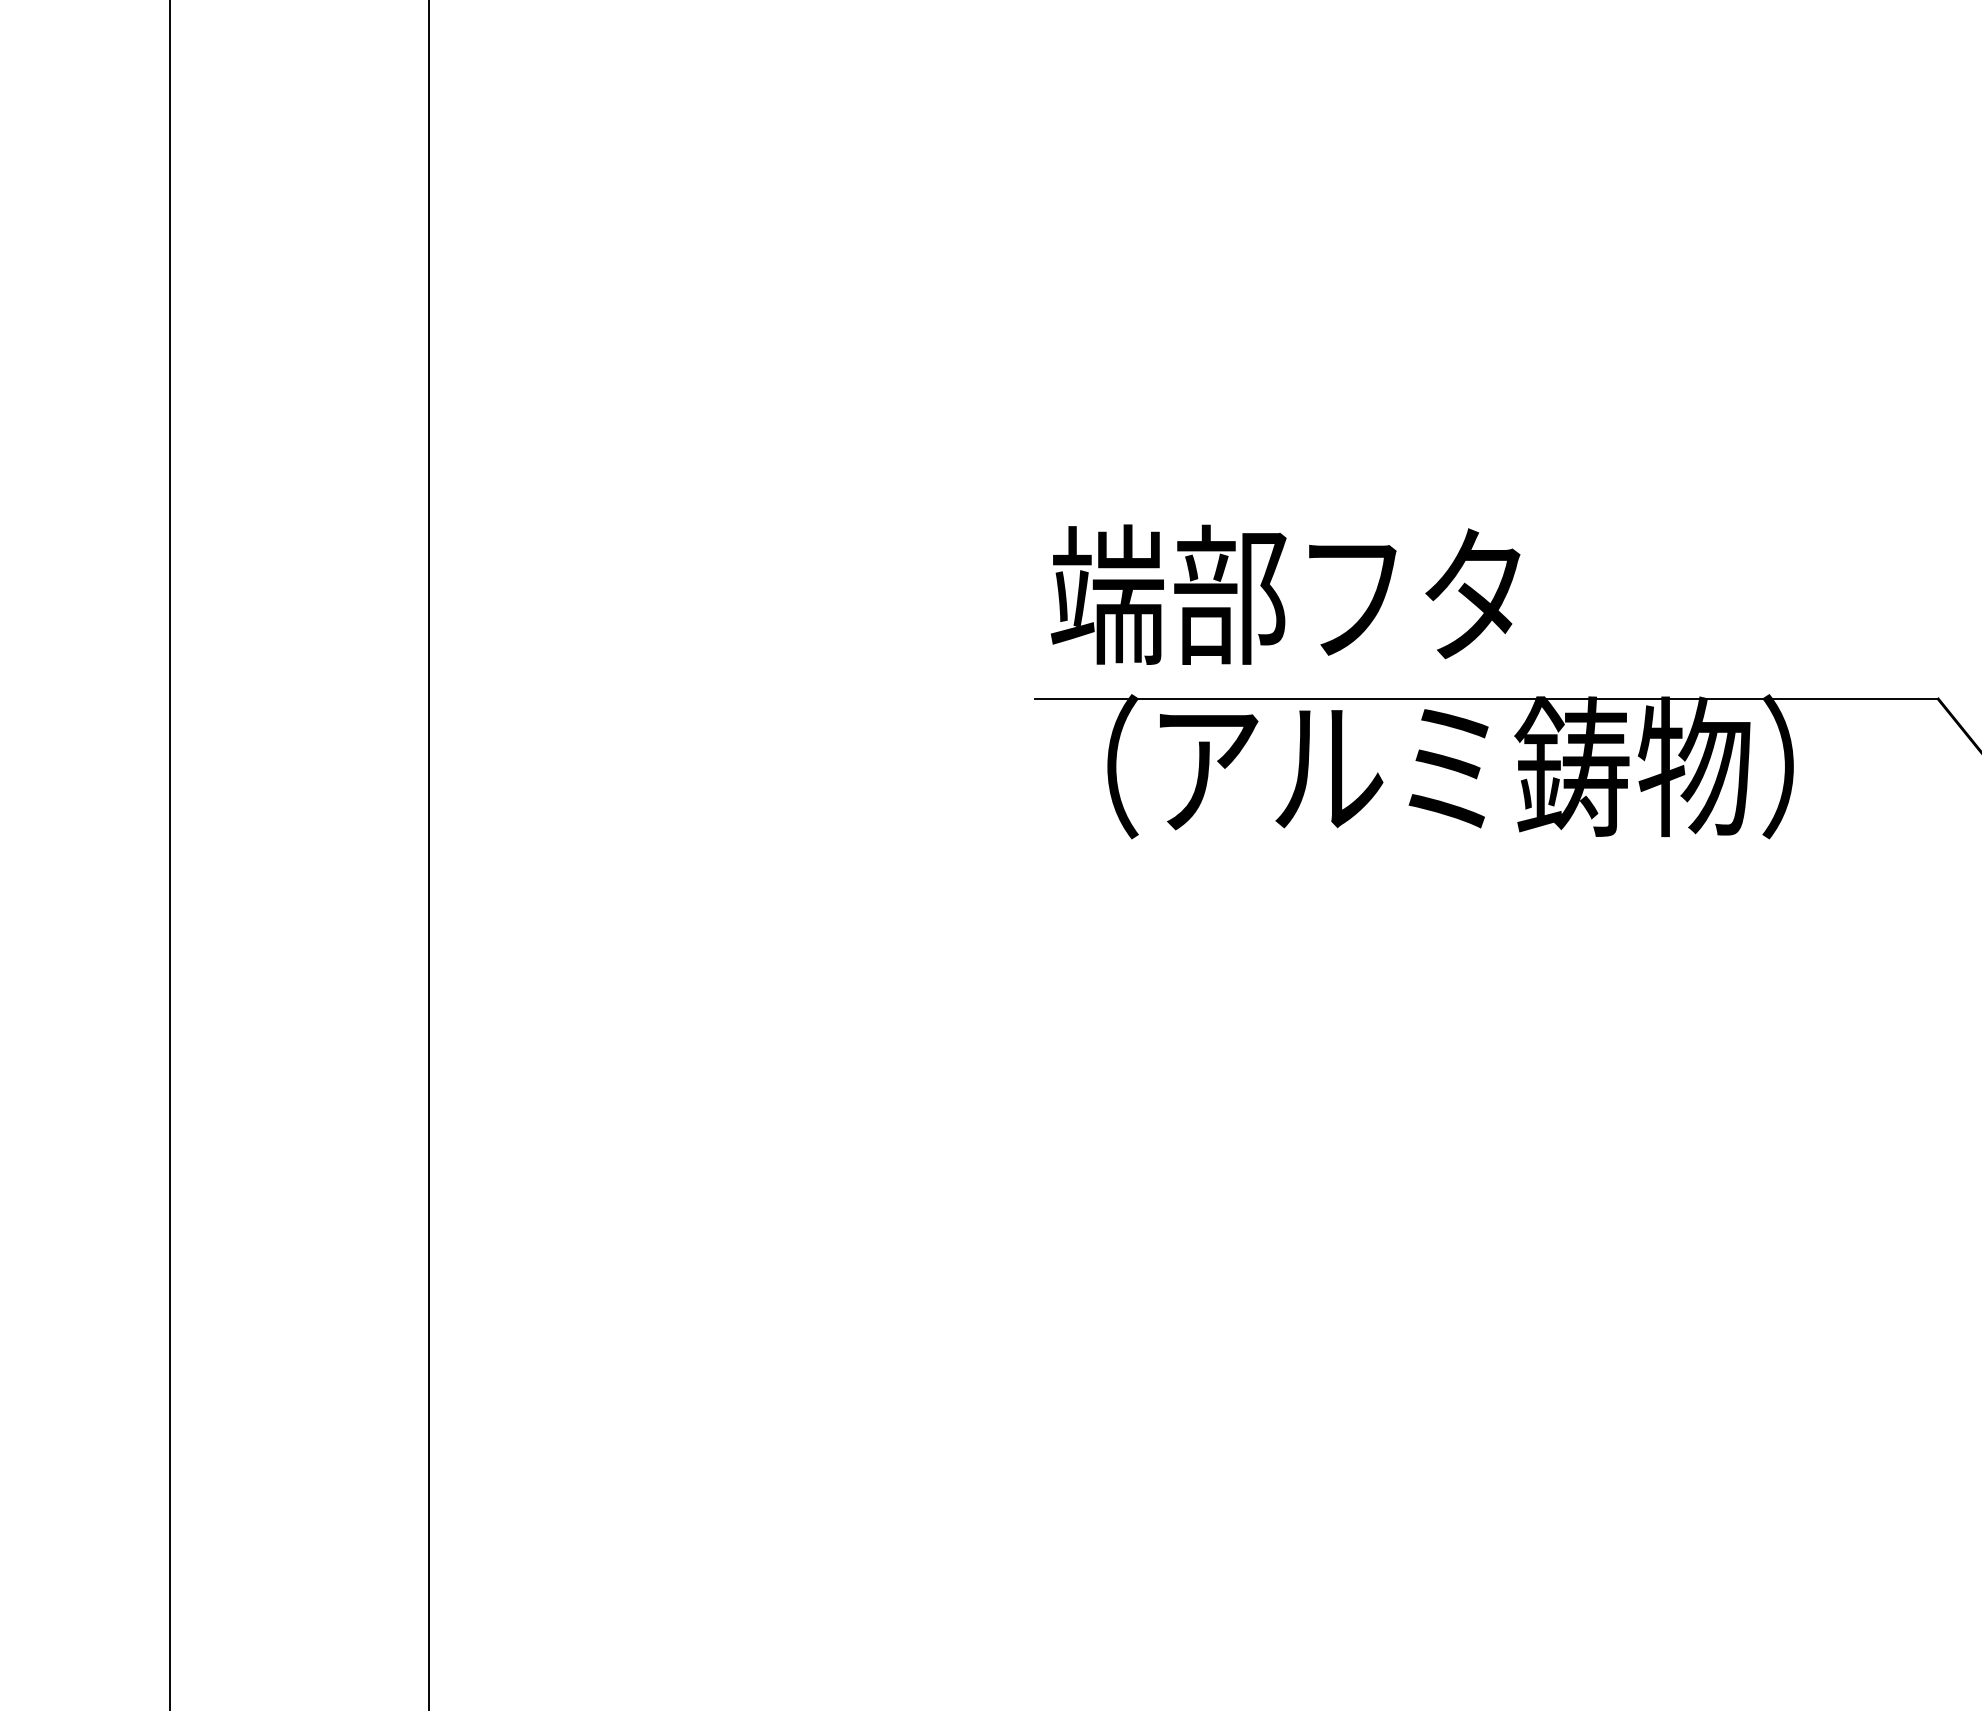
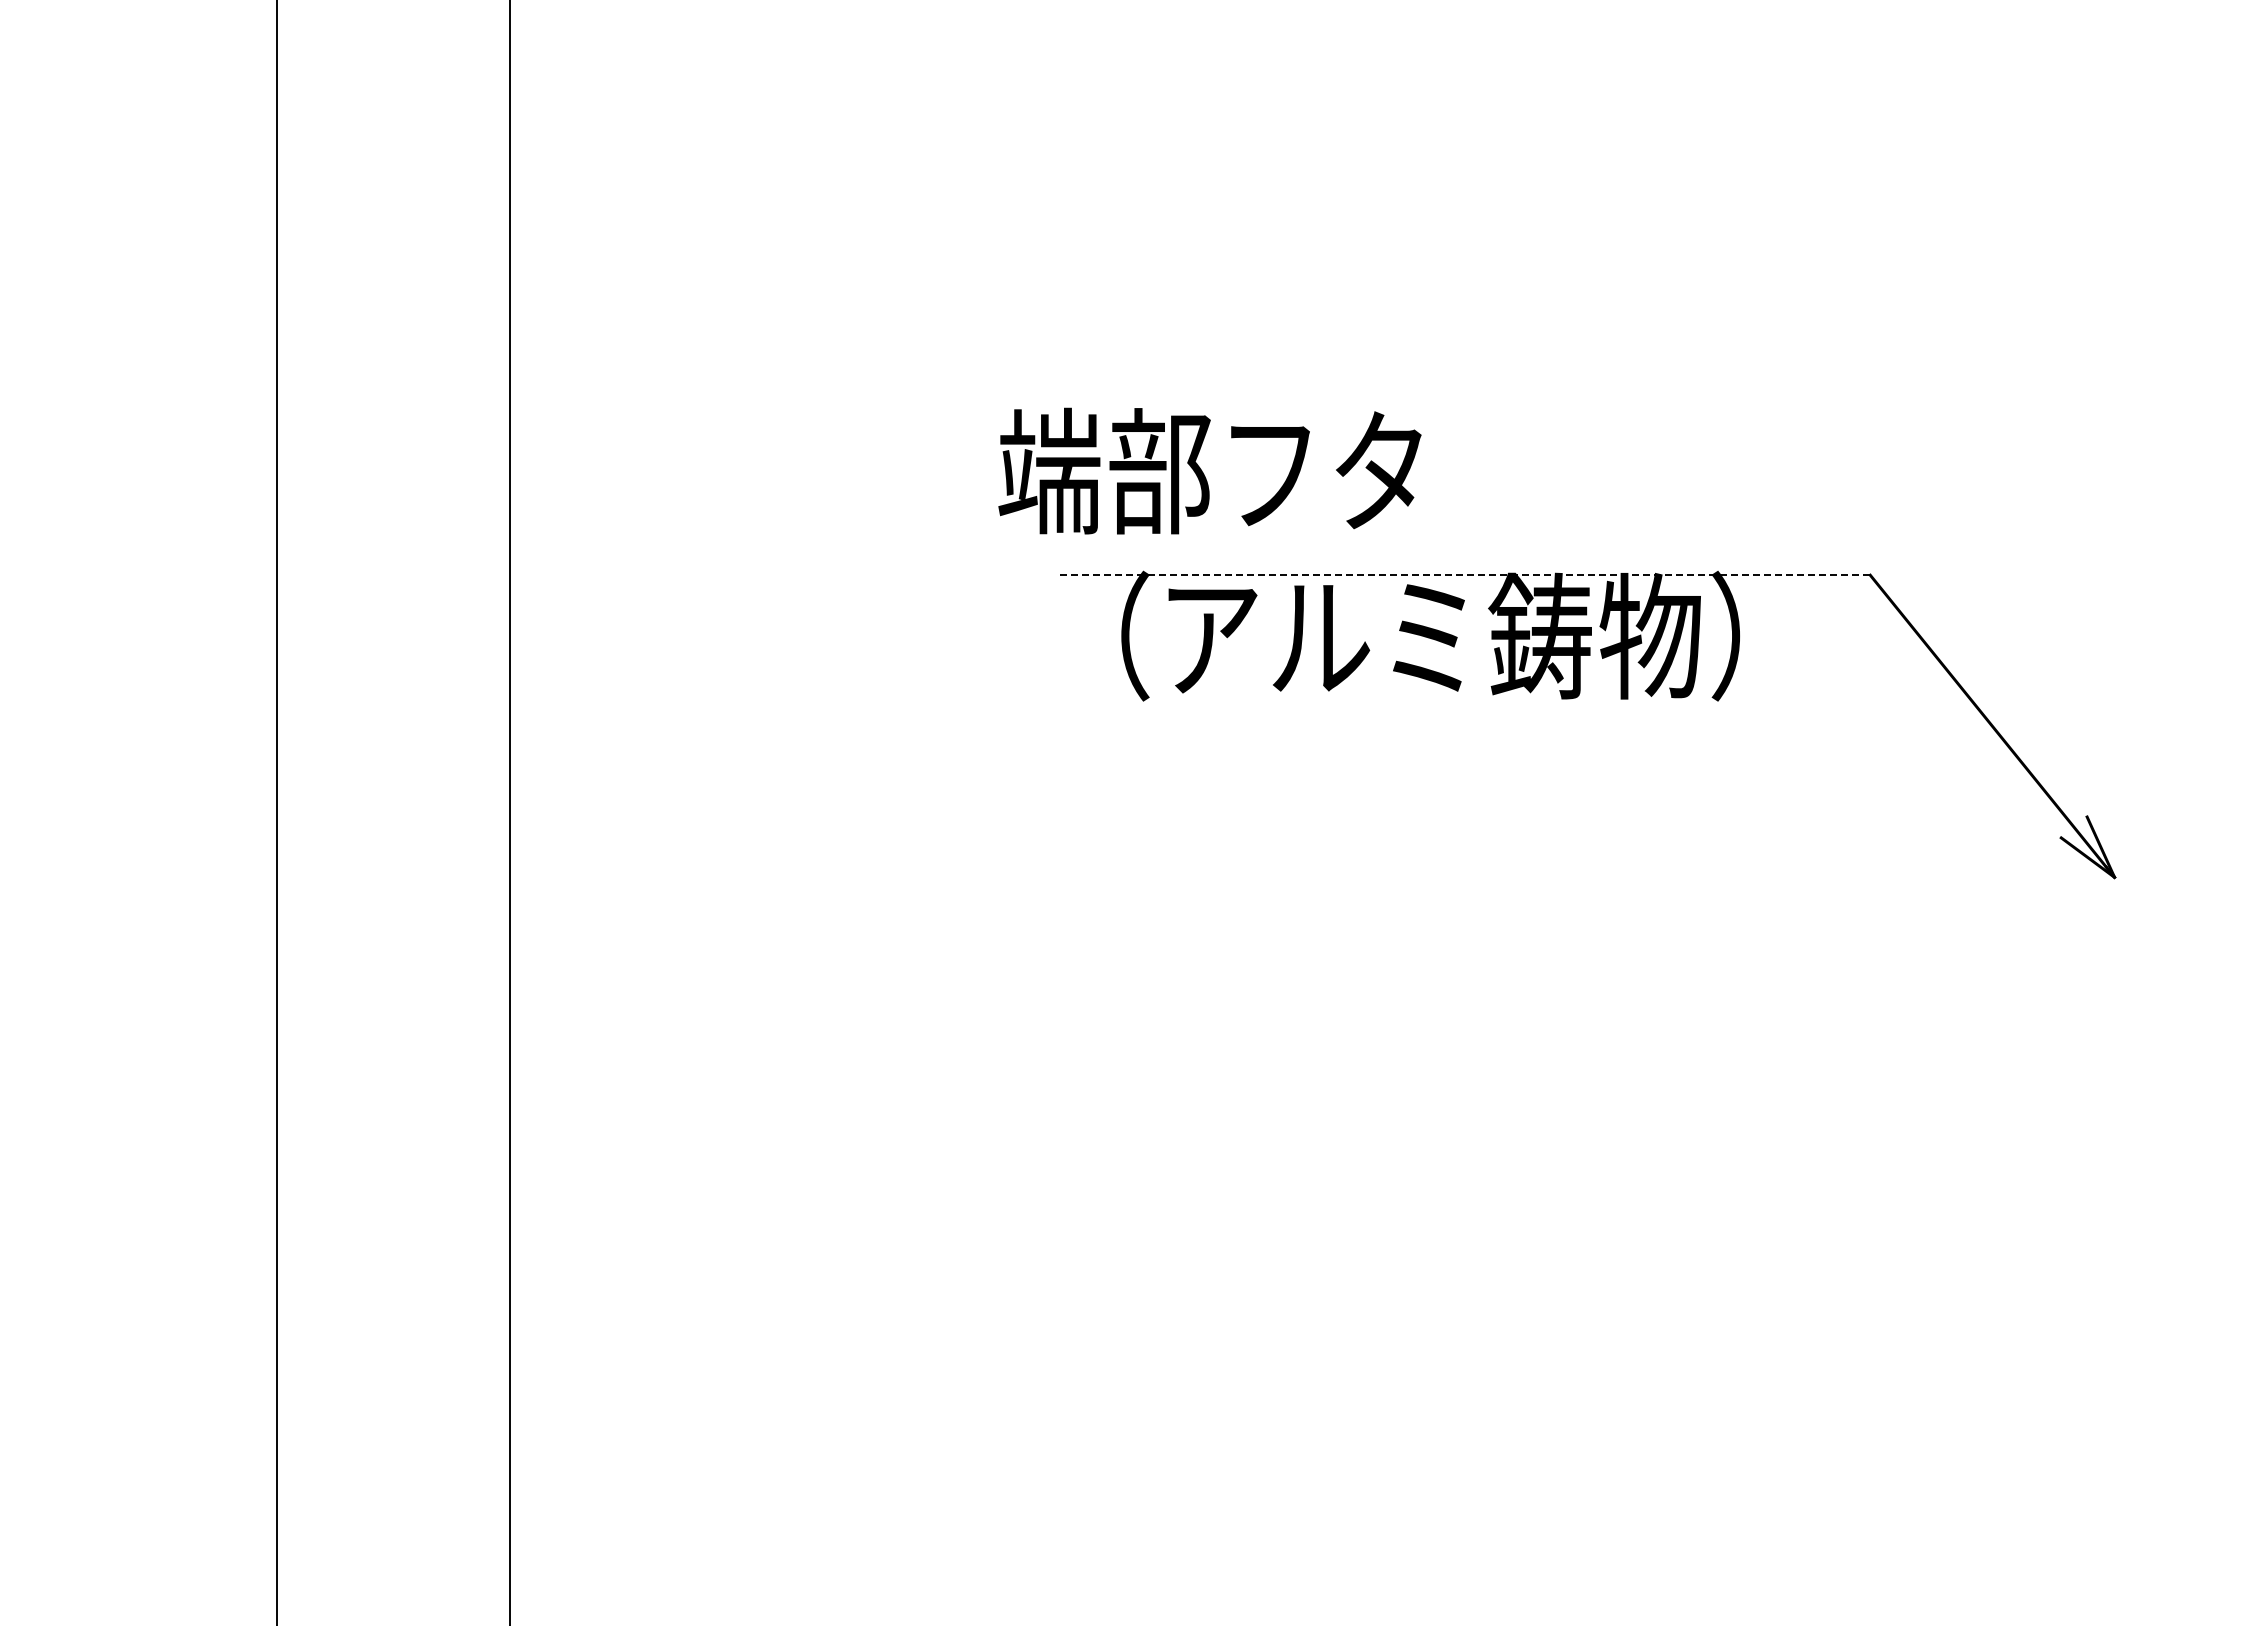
text: (1285, 594) -> (1209, 470), moved
line: (1485, 699) -> (1462, 575), solid -> dashed

